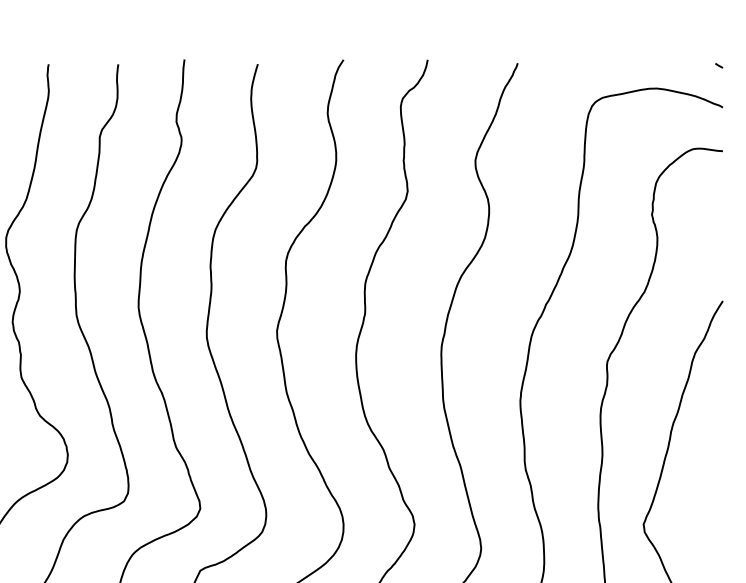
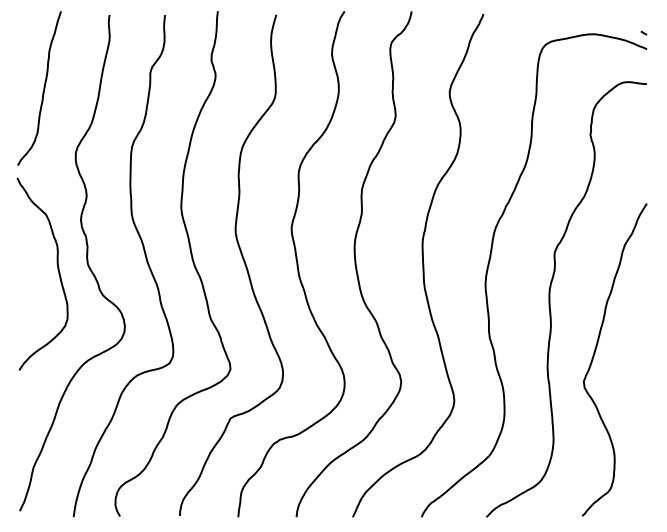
line: (718, 64) -> (643, 32), moved

